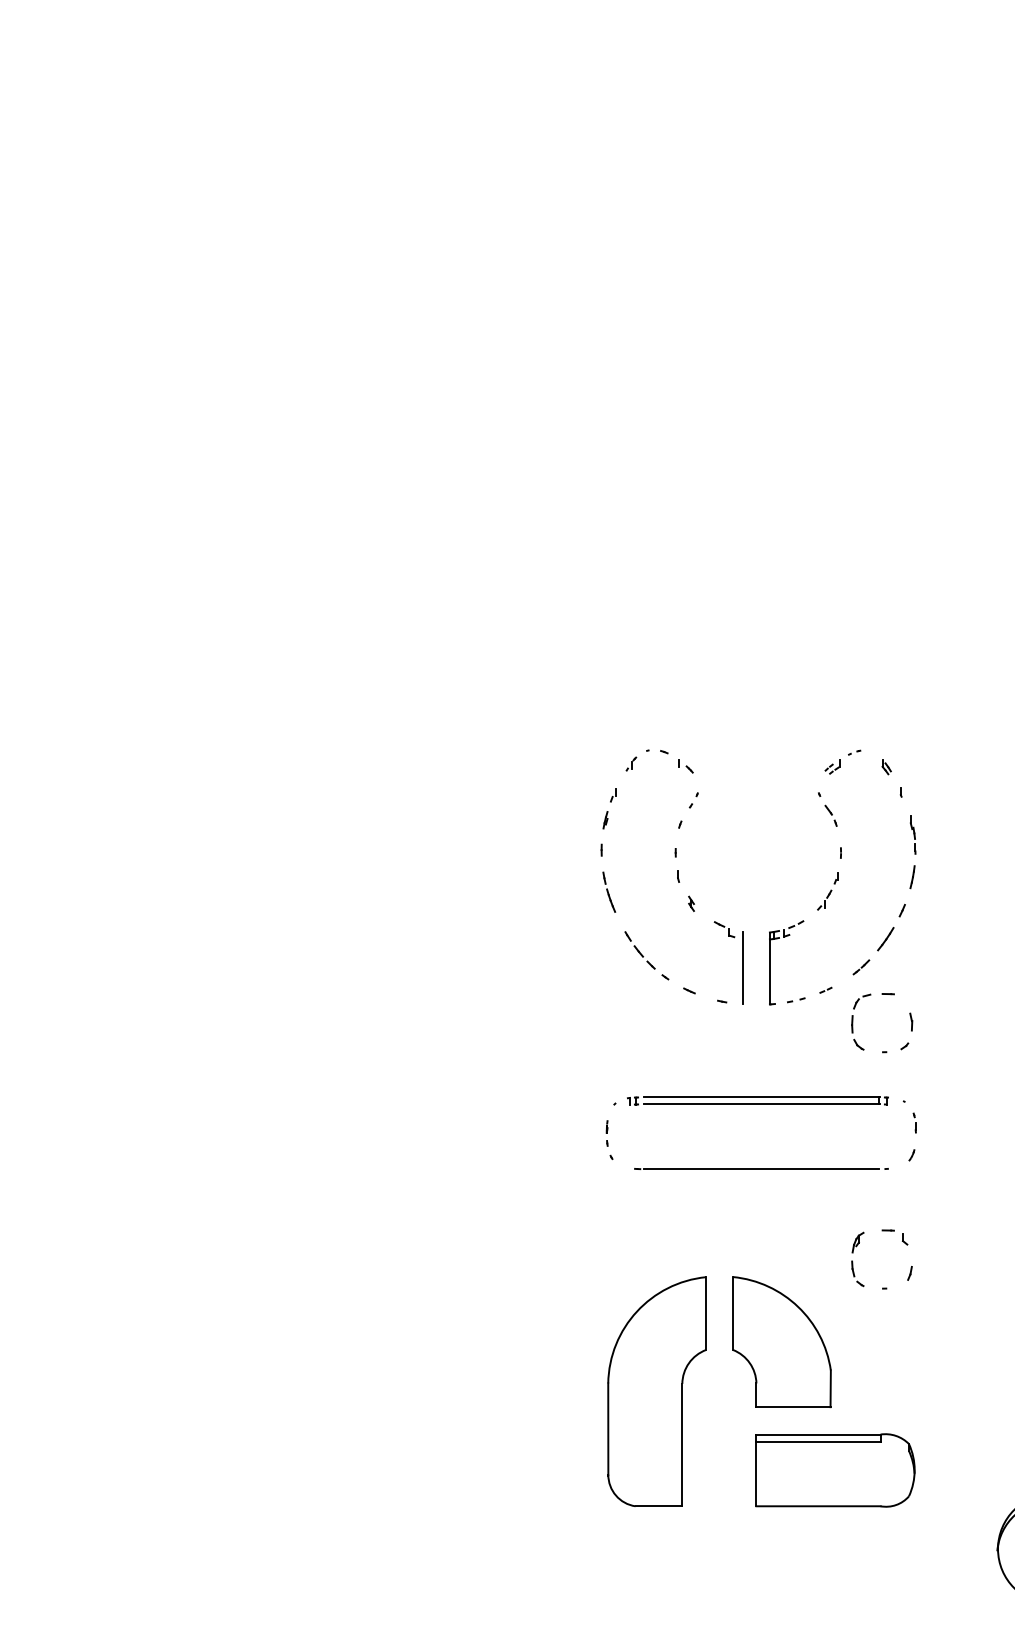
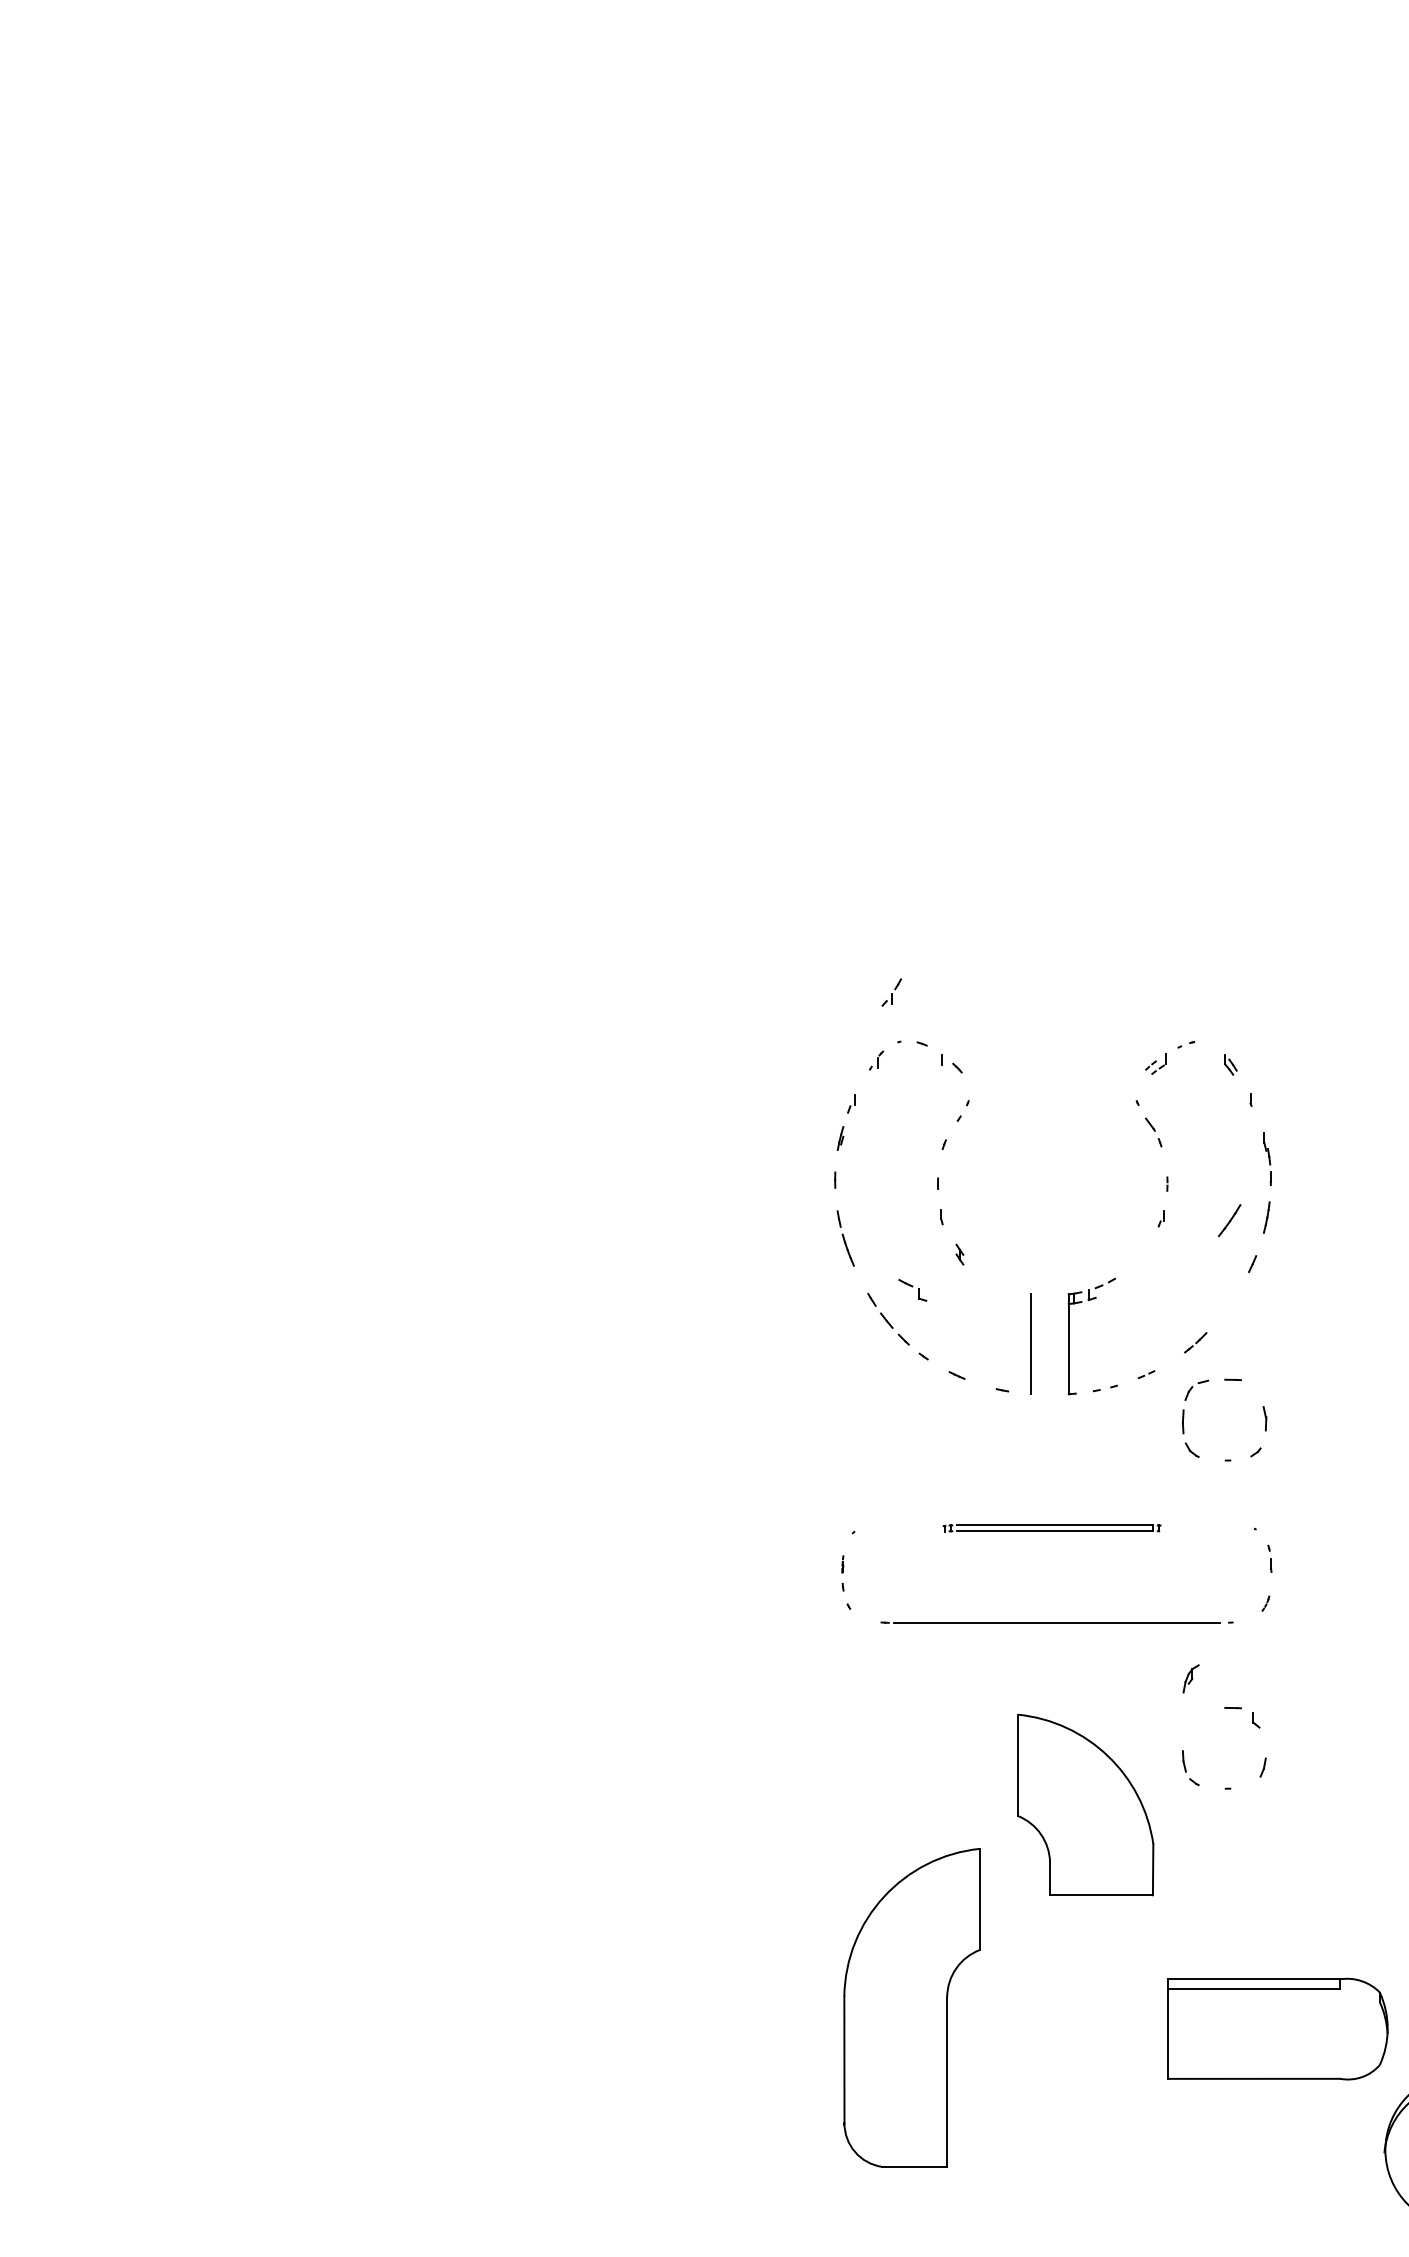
part: (824, 900) -> (891, 992), moved
part: (724, 929) -> (912, 1290), moved
line: (885, 939) -> (1229, 1220), moved
part: (757, 1101) -> (1051, 1528), size x0.6
part: (857, 1242) -> (1190, 1678), moved
part: (781, 1341) -> (1085, 1804), moved
part: (656, 1391) -> (911, 2007), moved
part: (835, 1470) -> (1277, 2028), moved

